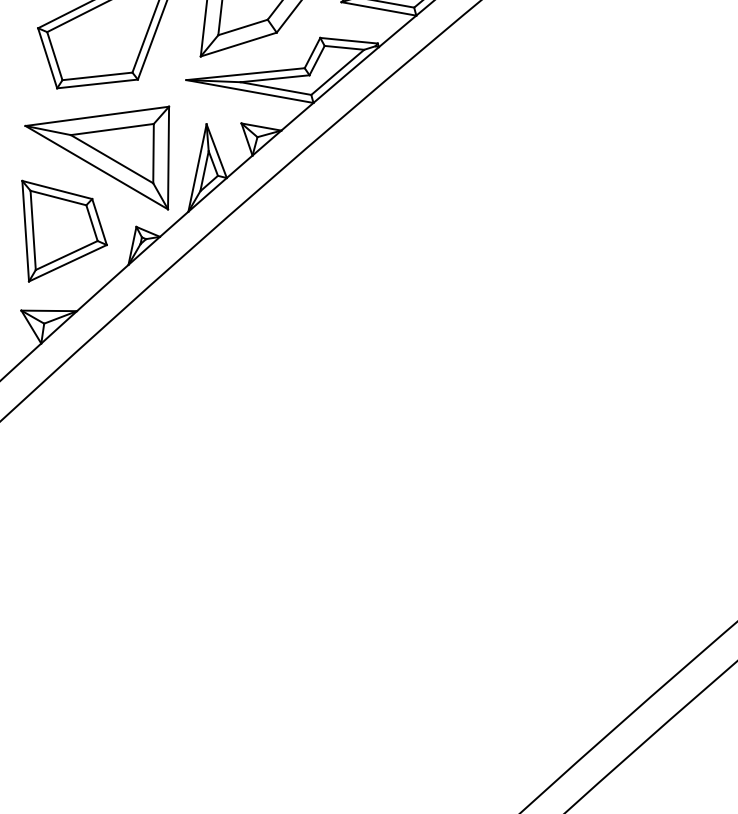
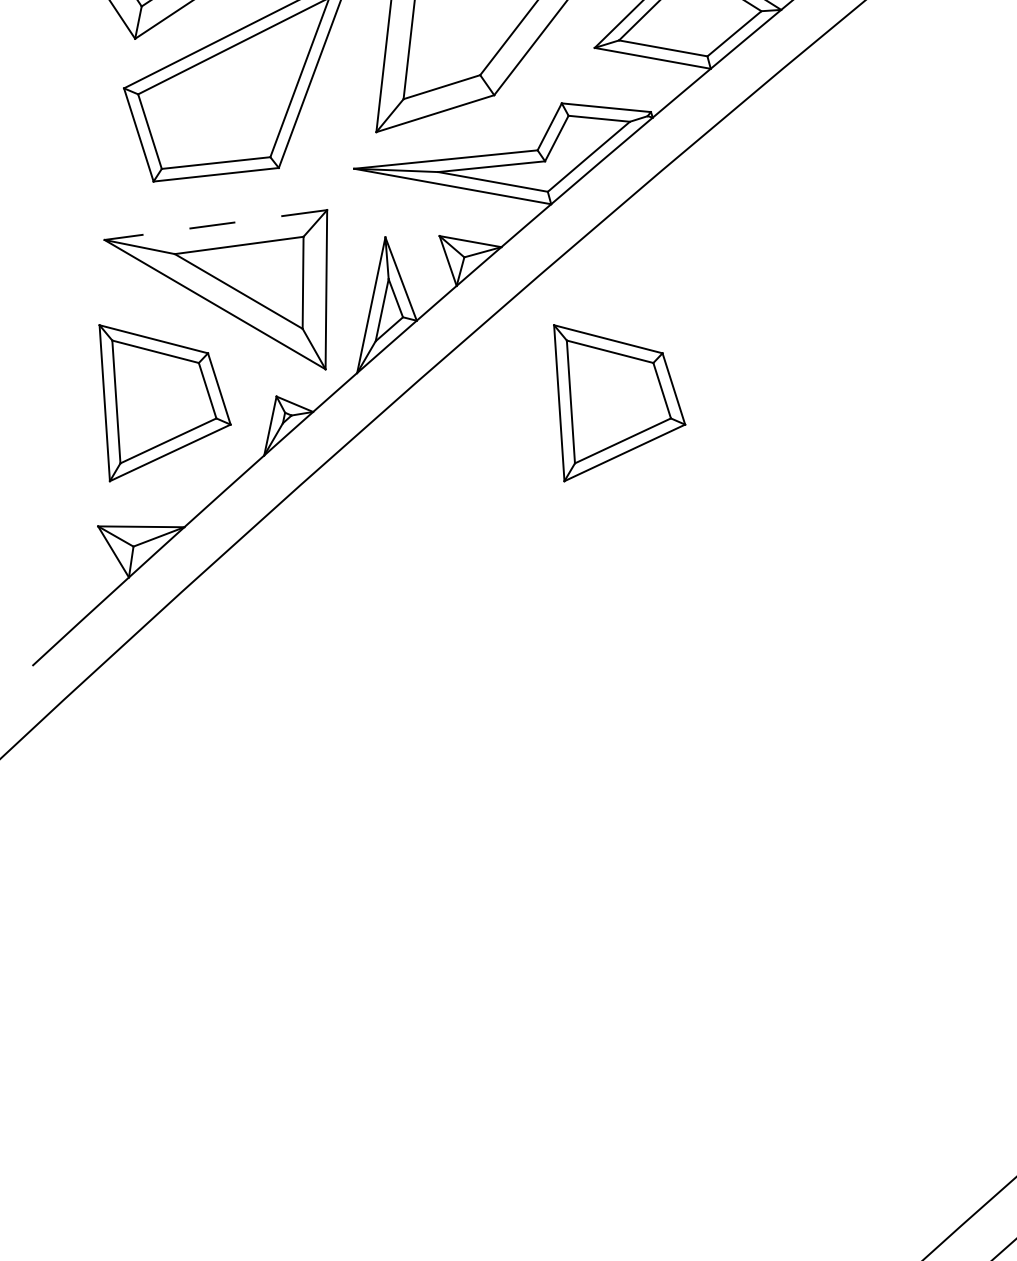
line: (96, 116) -> (214, 225), solid -> dashed
part: (357, 230) -> (619, 402), added

